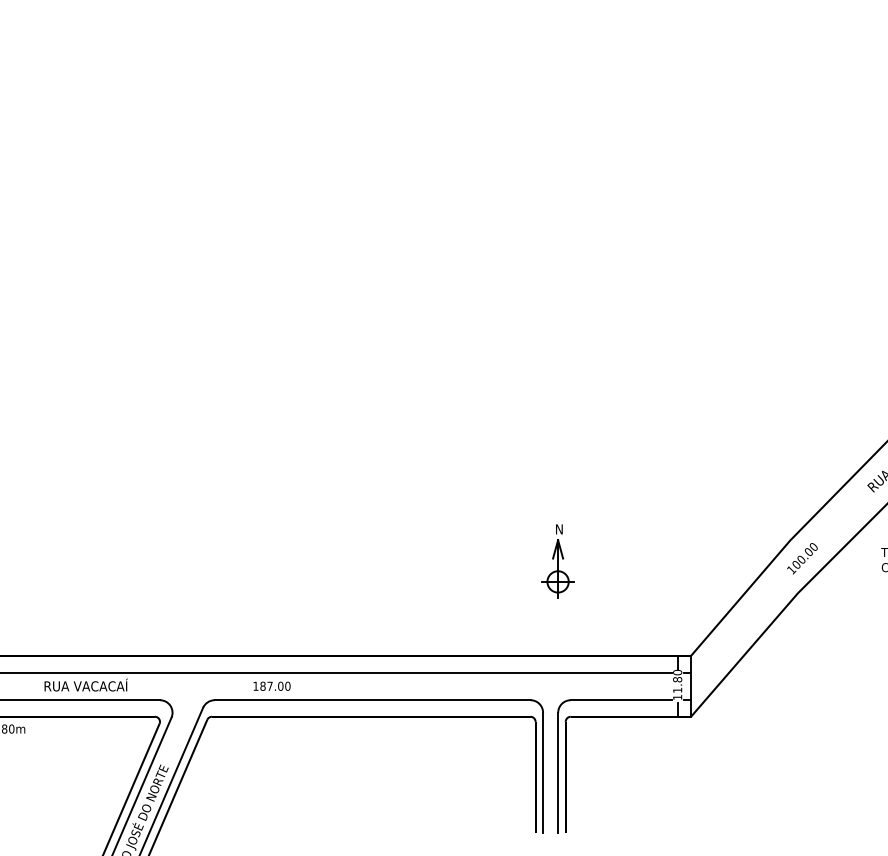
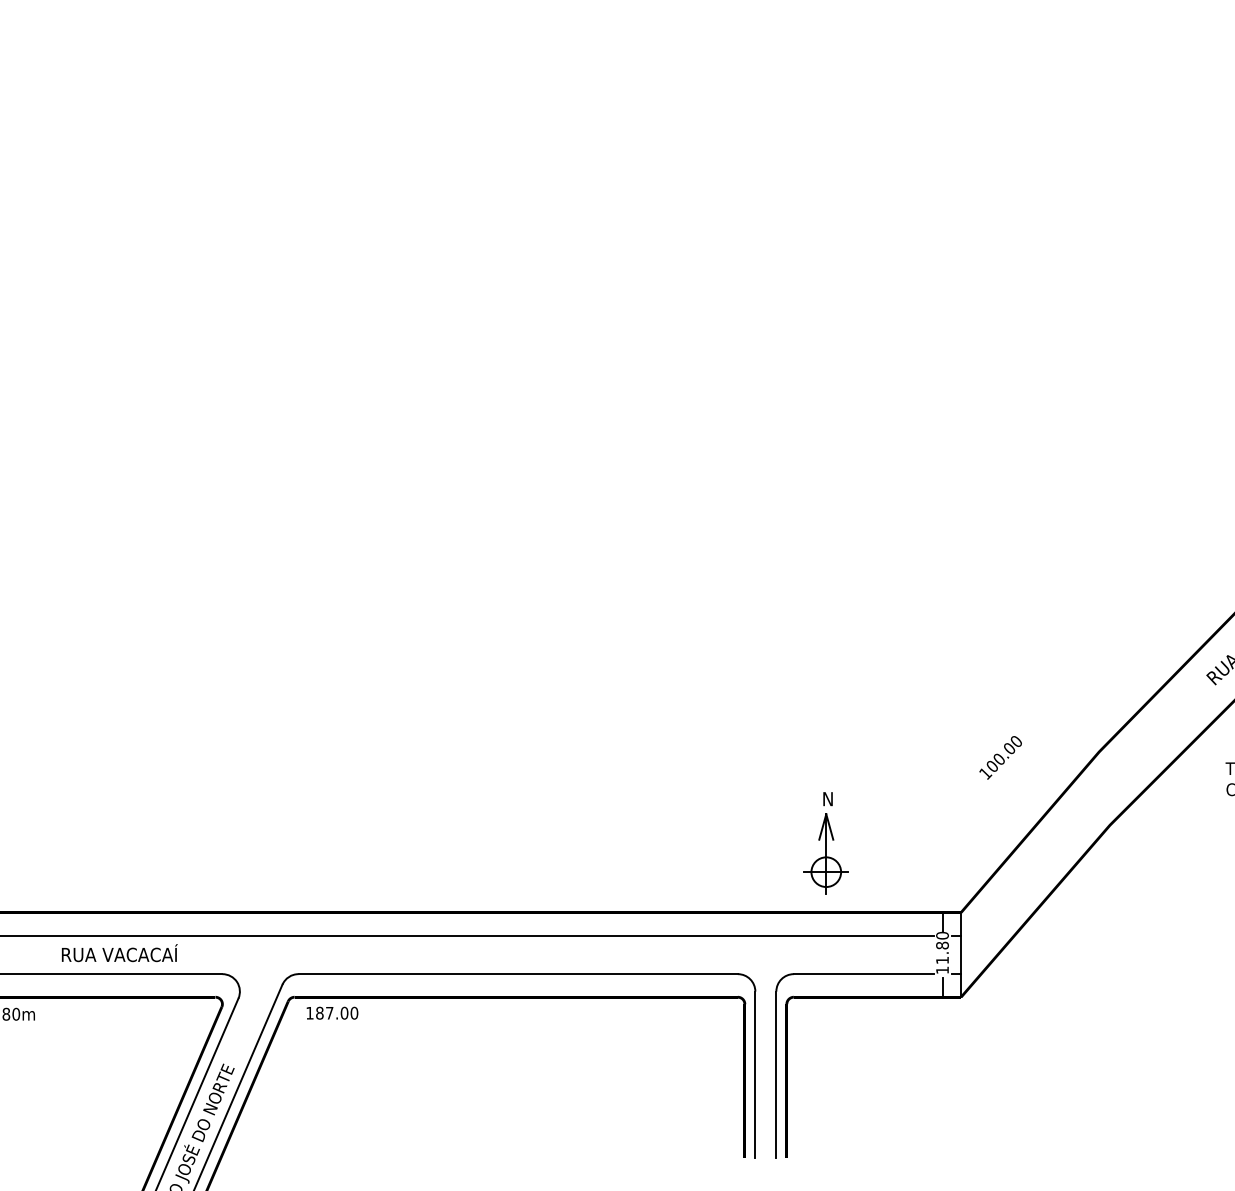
text: (802, 558) -> (1000, 757), moved
part: (557, 561) -> (825, 843), moved
text: (271, 685) -> (331, 1012), moved

